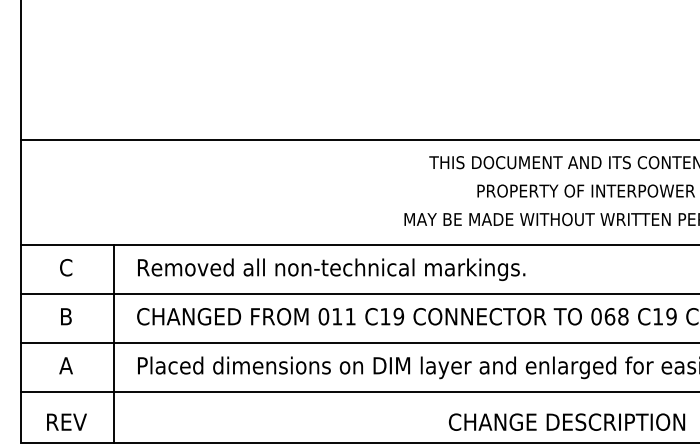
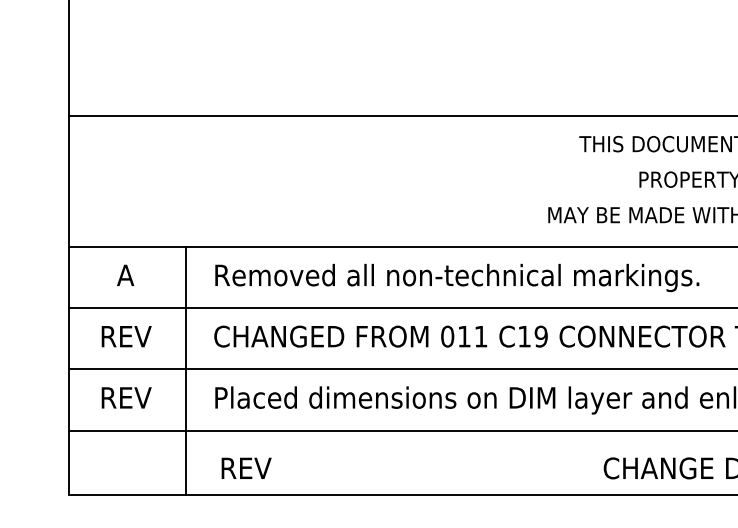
text: (65, 267) -> (124, 275), C -> A
text: (66, 316) -> (126, 336), B -> REV
text: (66, 365) -> (126, 397), A -> REV
text: (66, 421) -> (246, 467), moved

